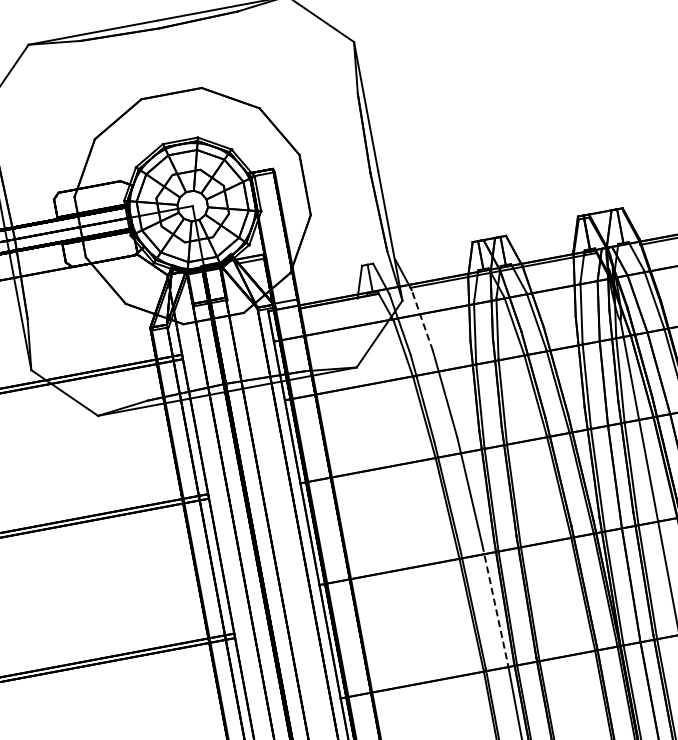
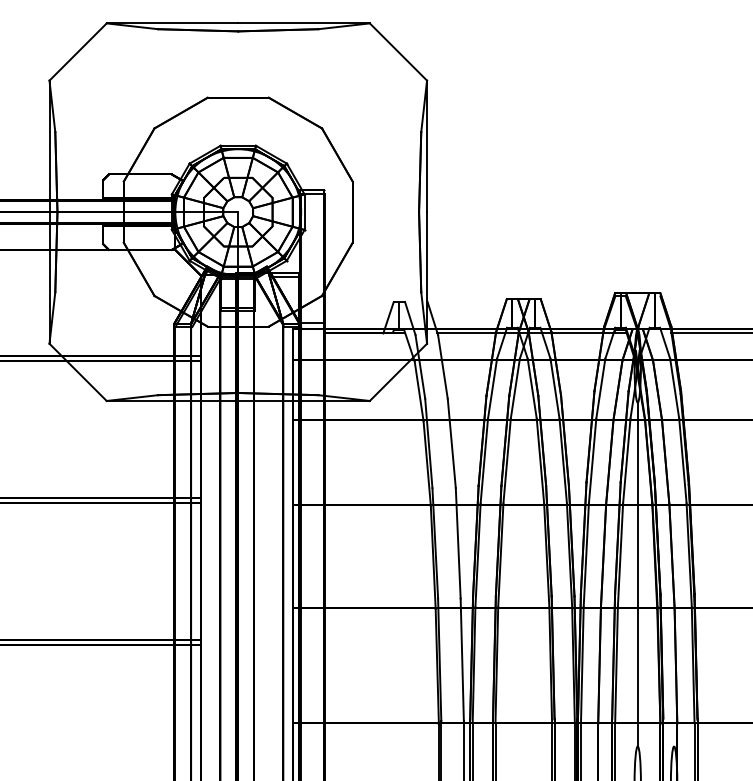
line: (421, 320) -> (442, 366), dashed -> solid
line: (495, 605) -> (462, 660), dashed -> solid

